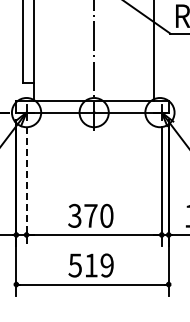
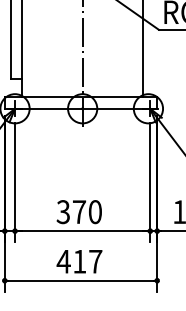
line: (26, 187) -> (14, 183), dashed -> solid
text: (90, 265) -> (78, 261), 519 -> 417

